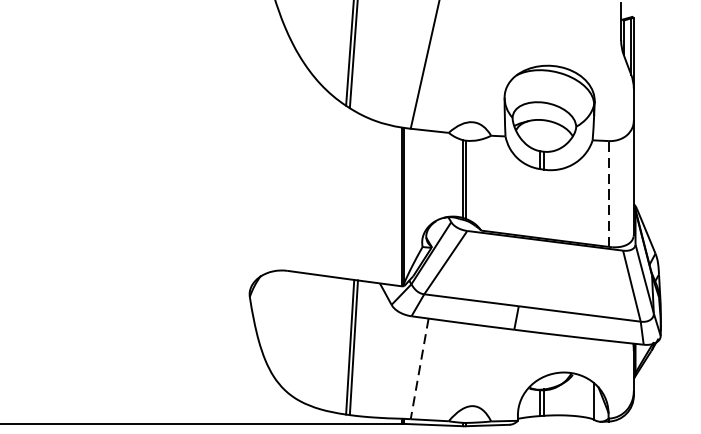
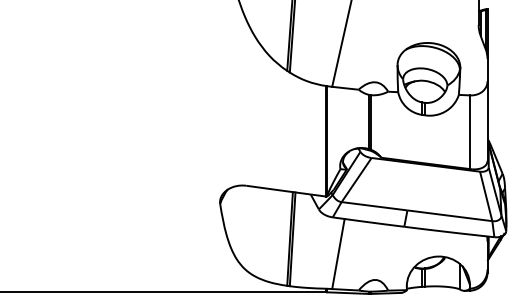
line: (609, 194) -> (470, 132), dashed -> solid
line: (419, 369) -> (338, 254), dashed -> solid

